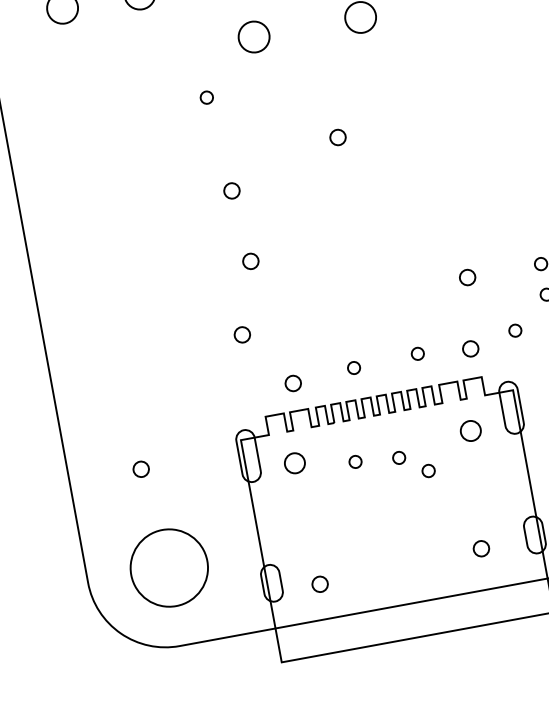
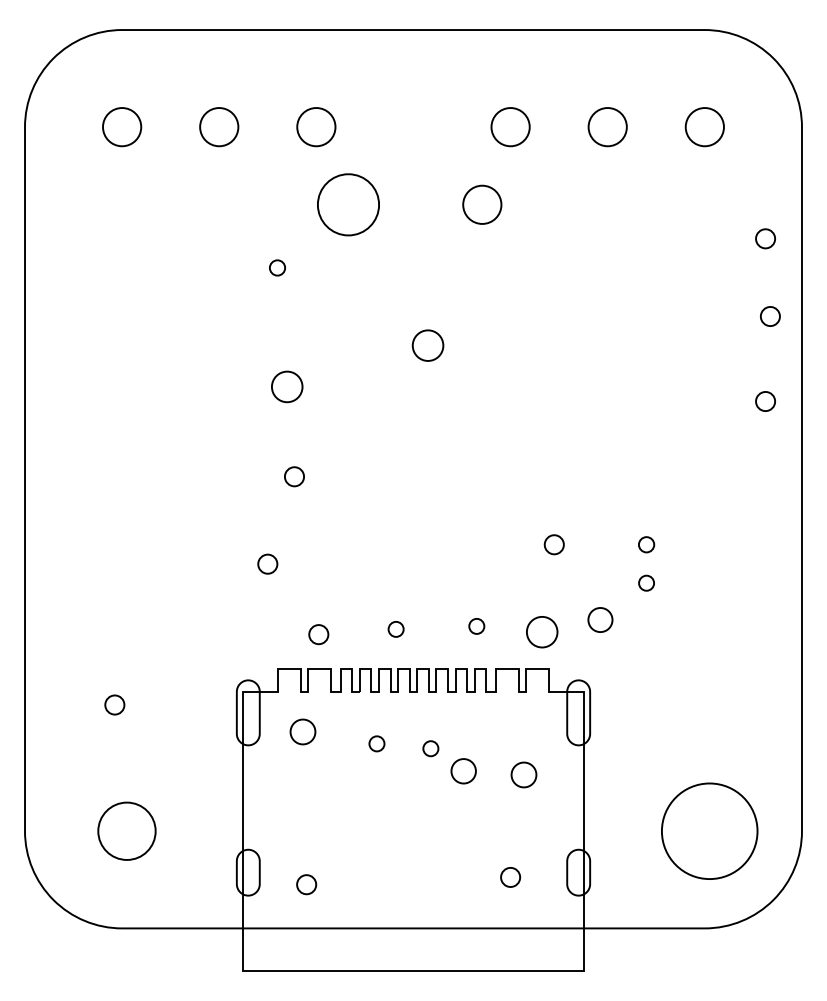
circle: (254, 36) -> (348, 204), size x1.6
circle: (337, 137) -> (427, 345), size x1.6
circle: (231, 190) -> (286, 386), size x1.6
circle: (515, 330) -> (600, 619), size x1.6
circle: (470, 348) -> (541, 631), size x1.6
circle: (470, 430) -> (523, 774), moved
circle: (428, 470) -> (463, 770), size x1.6
circle: (168, 568) -> (126, 831), size x0.6

